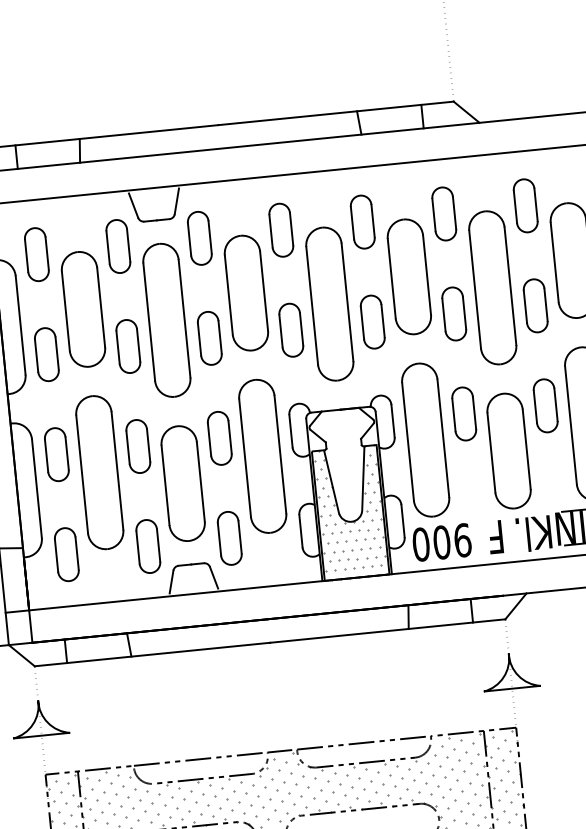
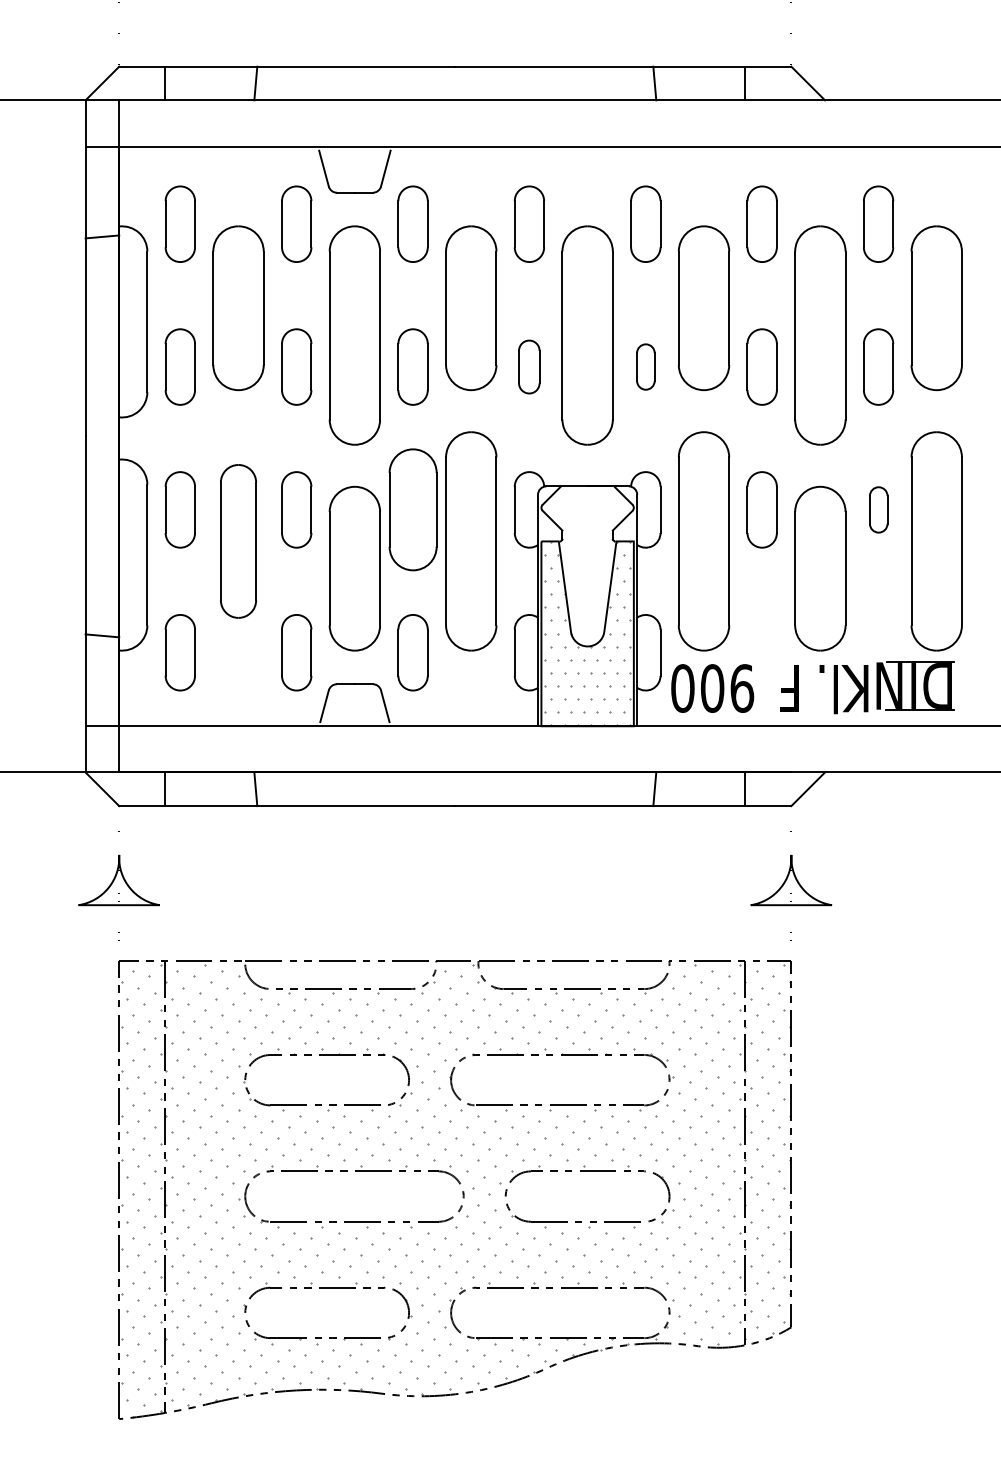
part: (372, 321) -> (645, 366), size x0.6
part: (290, 329) -> (528, 366), size x0.7
part: (545, 405) -> (878, 509), size x0.6
part: (219, 438) -> (412, 509), size x1.6
part: (99, 472) -> (238, 541), size x0.7

